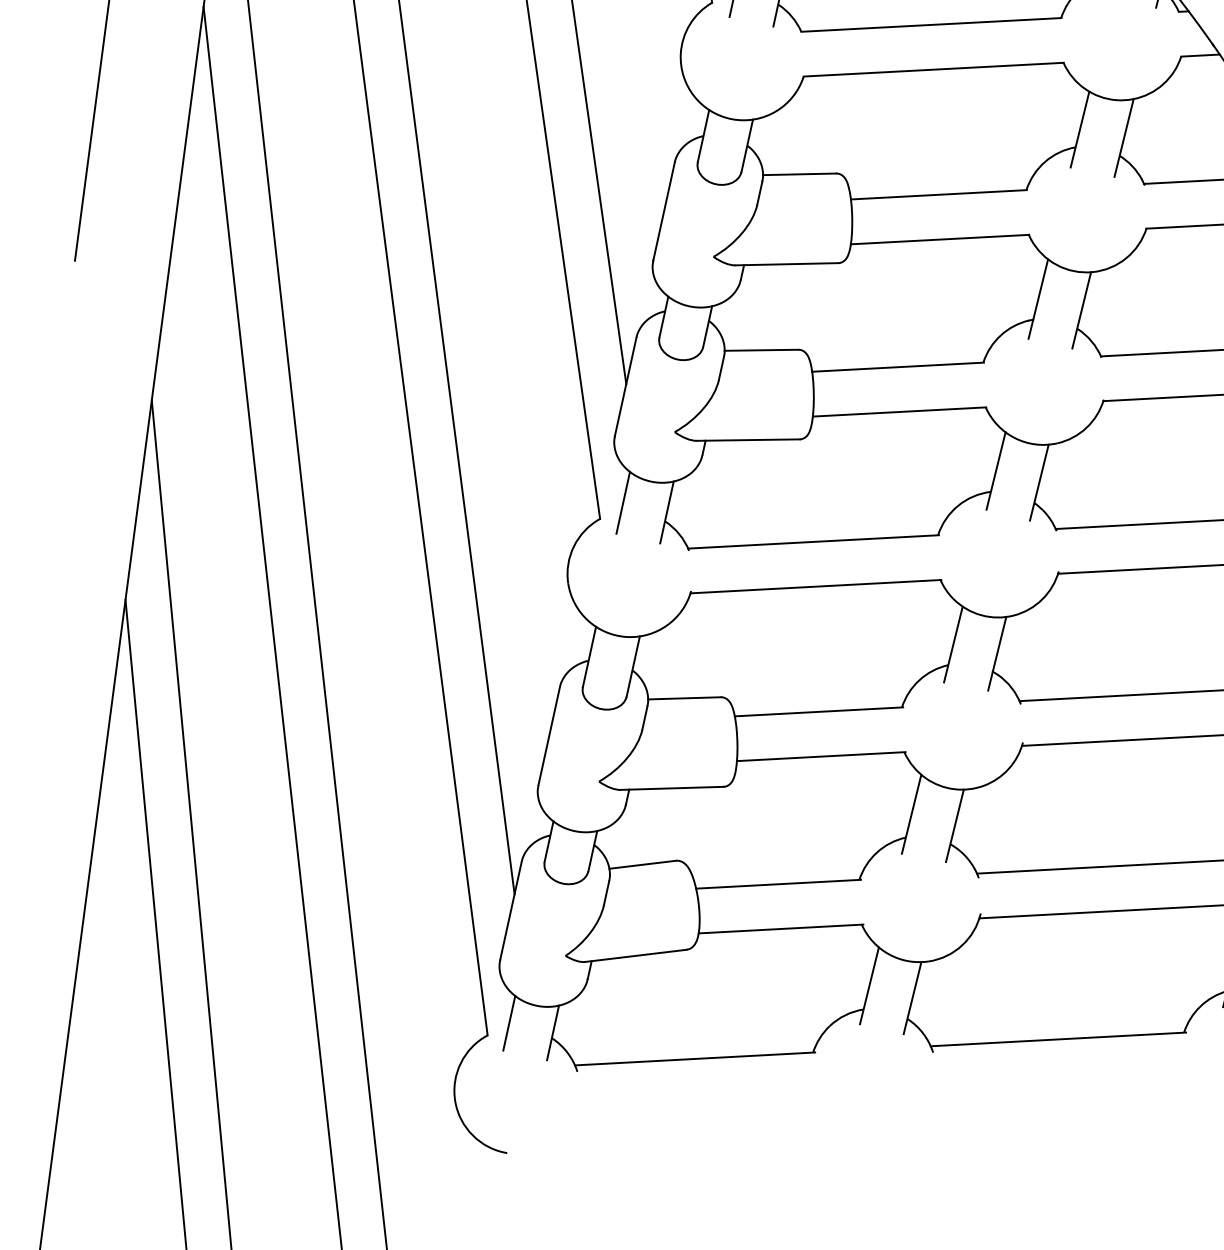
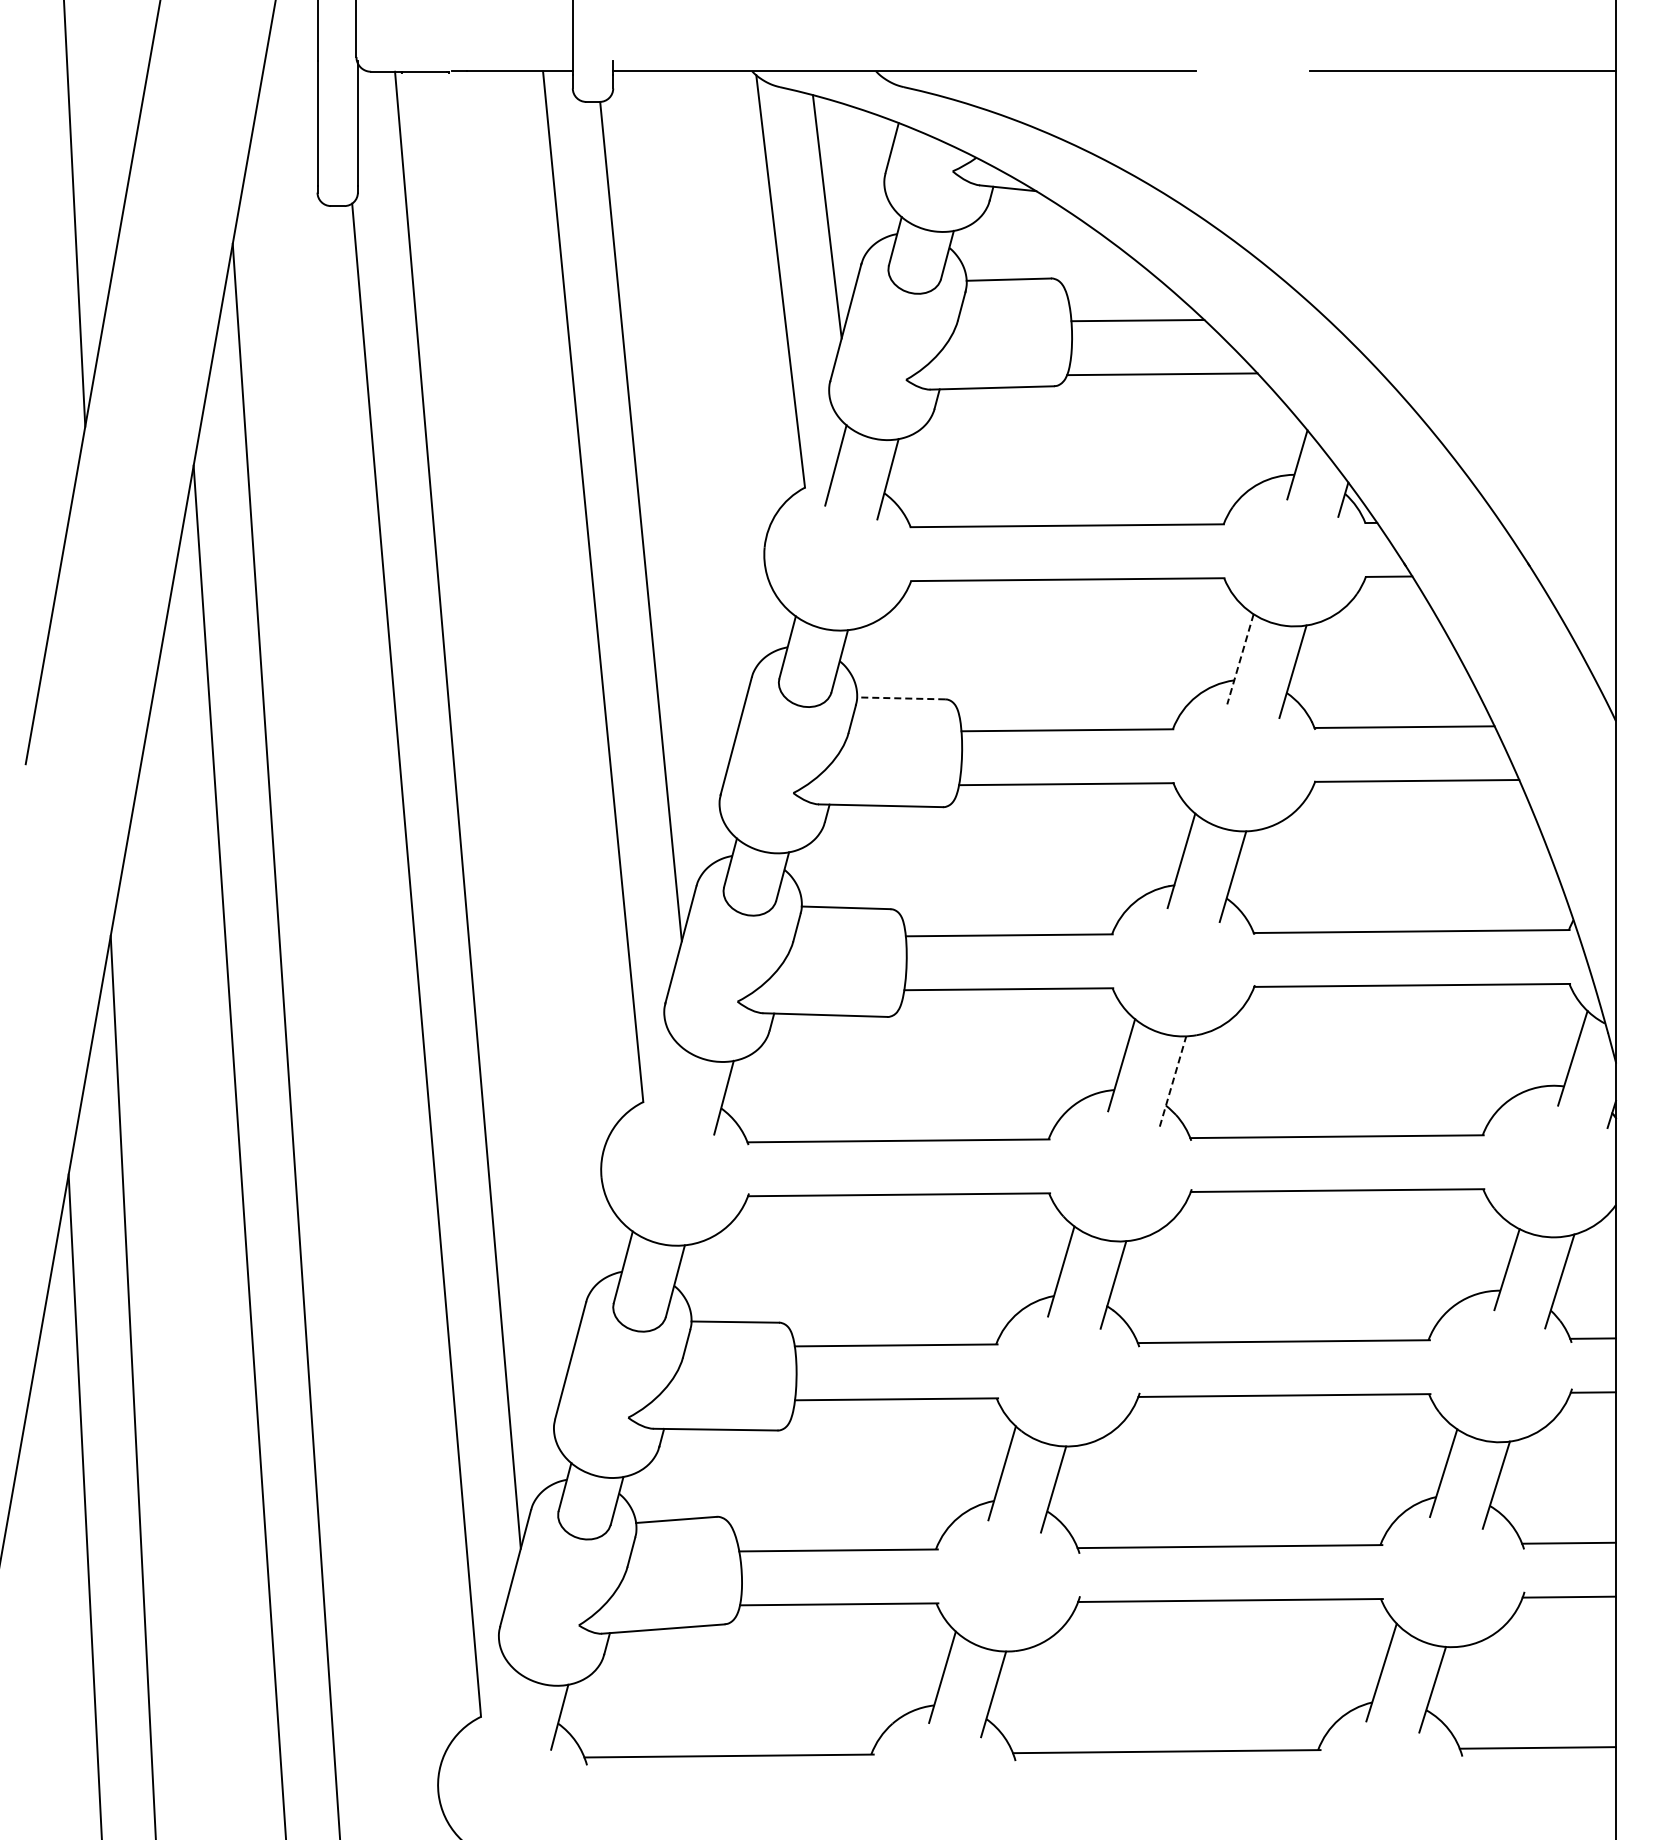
line: (1080, 129) -> (1240, 659), solid -> dashed
line: (799, 174) -> (900, 698), solid -> dashed
line: (1039, 482) -> (1173, 1081), solid -> dashed
line: (622, 502) -> (671, 1083), removed
line: (509, 1022) -> (507, 1702), removed

